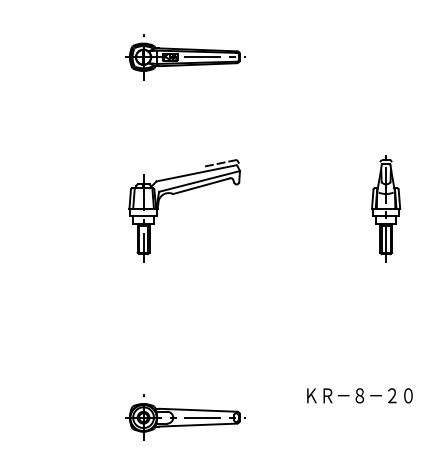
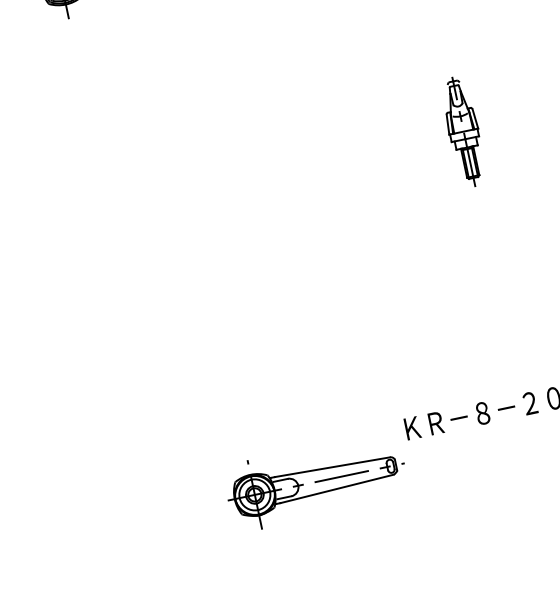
part: (179, 193) -> (156, 172), removed
part: (386, 208) -> (464, 130), size x0.7
part: (185, 417) -> (316, 481), moved

